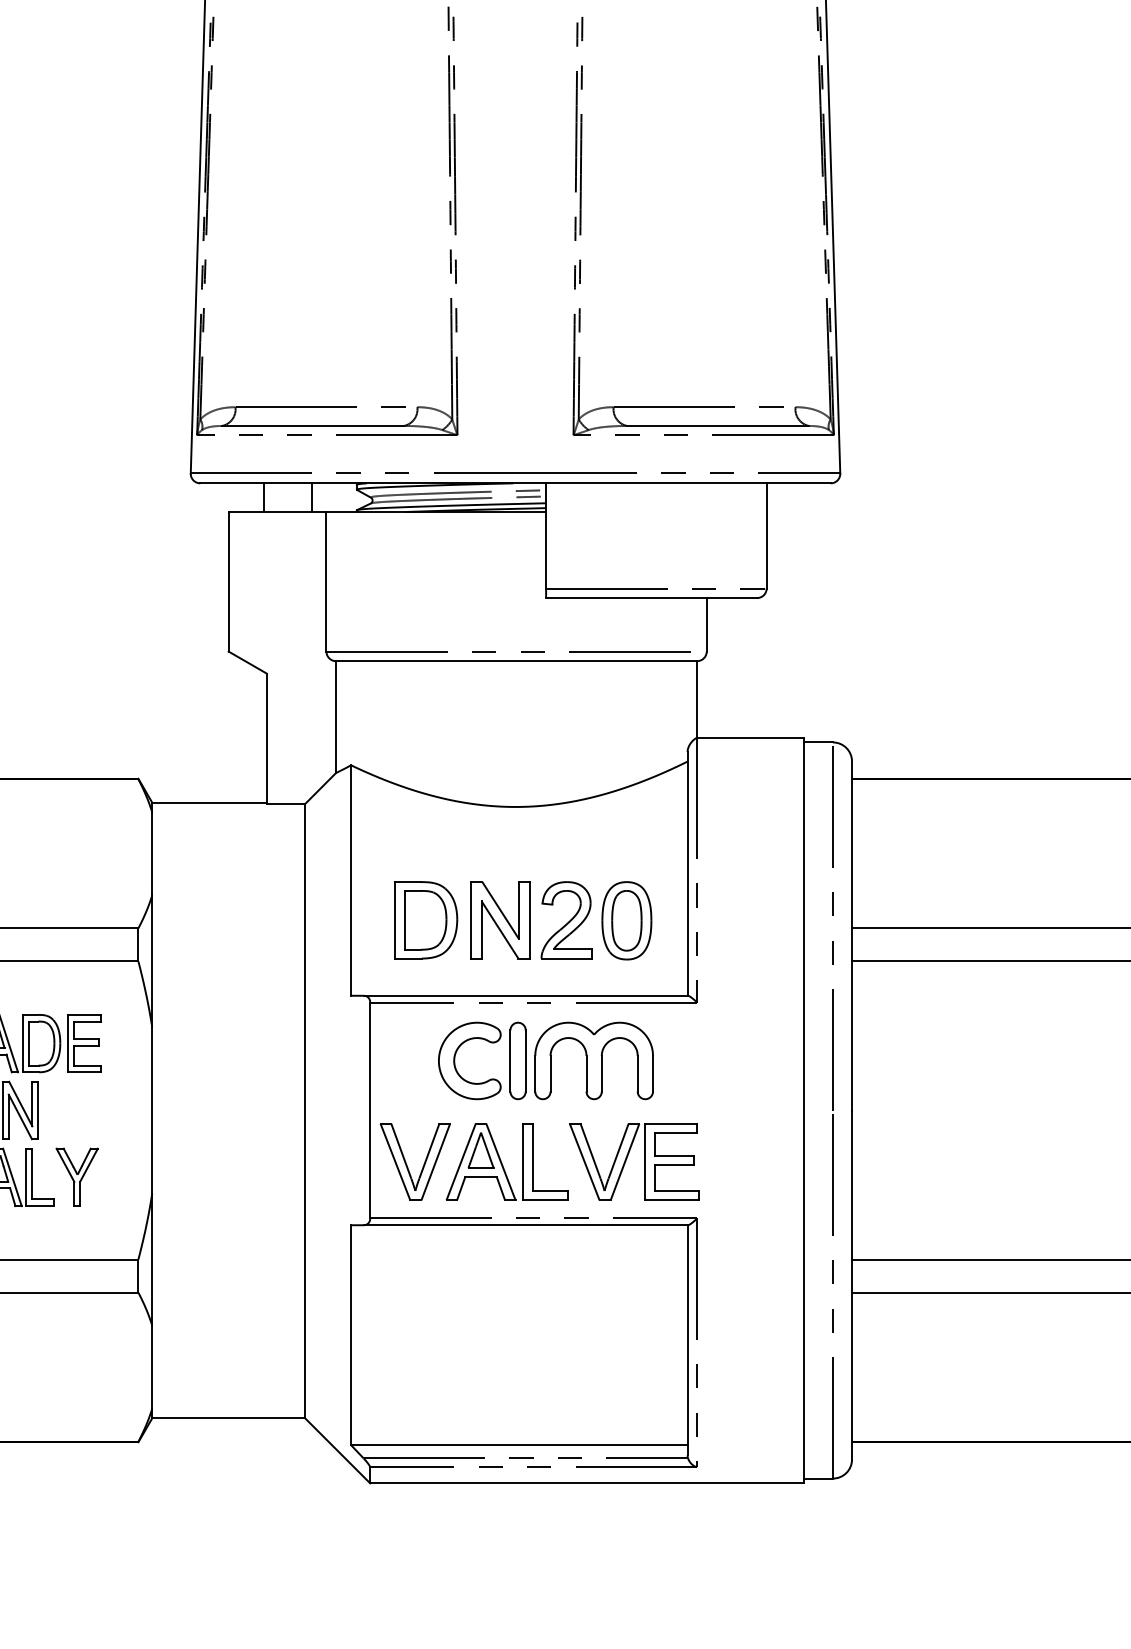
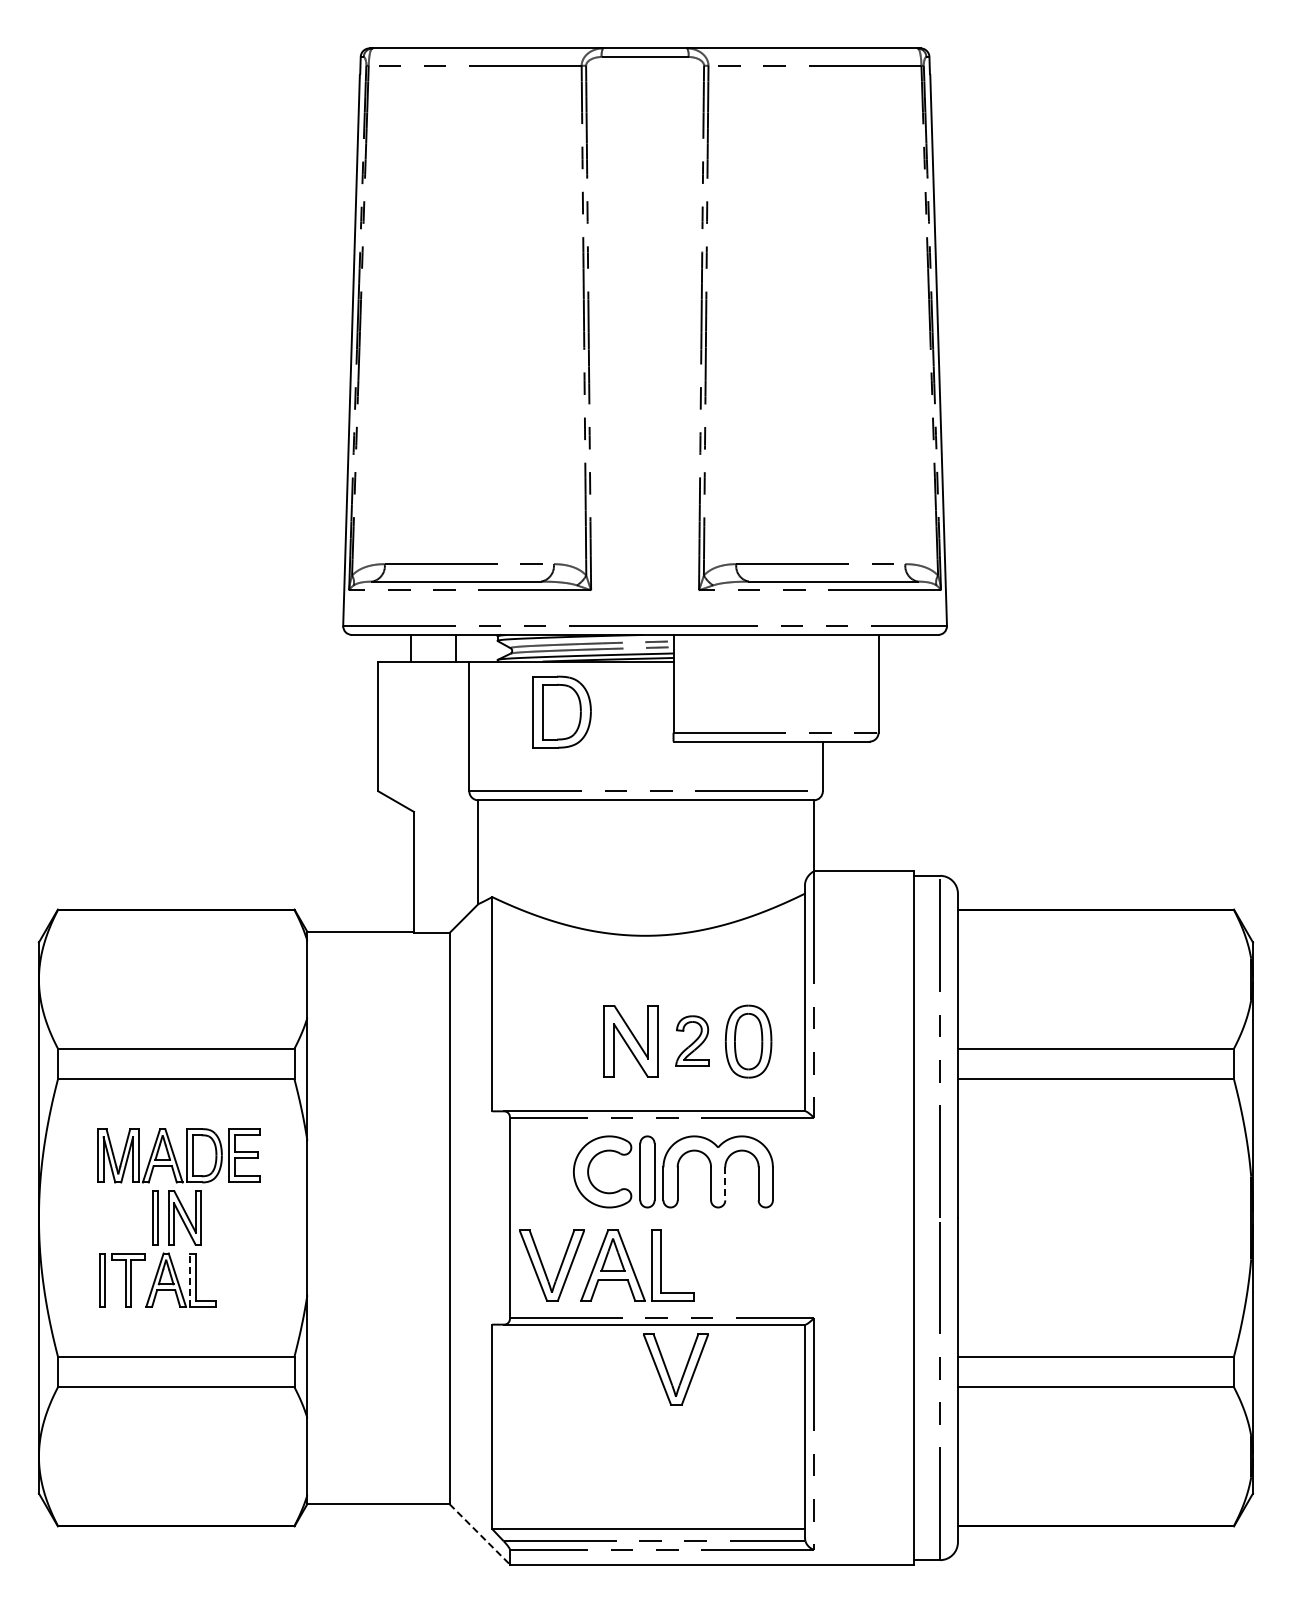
part: (425, 919) -> (561, 711), moved
part: (566, 919) -> (692, 1040), size x0.7
line: (602, 1073) -> (725, 1183), solid -> dashed
part: (627, 1158) -> (749, 1262), removed
part: (77, 1176) -> (237, 1279), removed
line: (26, 1177) -> (190, 1280), solid -> dashed
part: (540, 1275) -> (668, 1371), added
line: (337, 1450) -> (479, 1534), solid -> dashed

